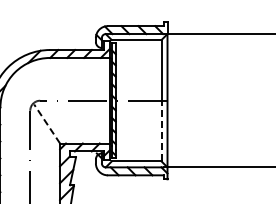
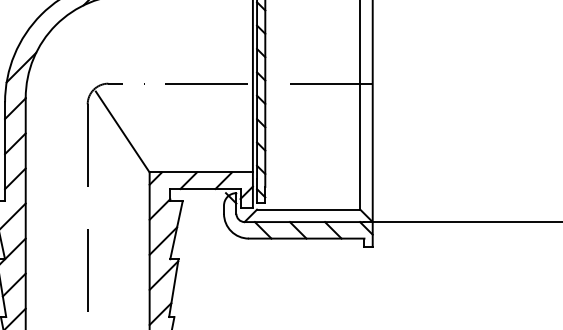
line: (46, 123) -> (121, 130), dashed -> solid
line: (161, 130) -> (360, 145), dashed -> solid

